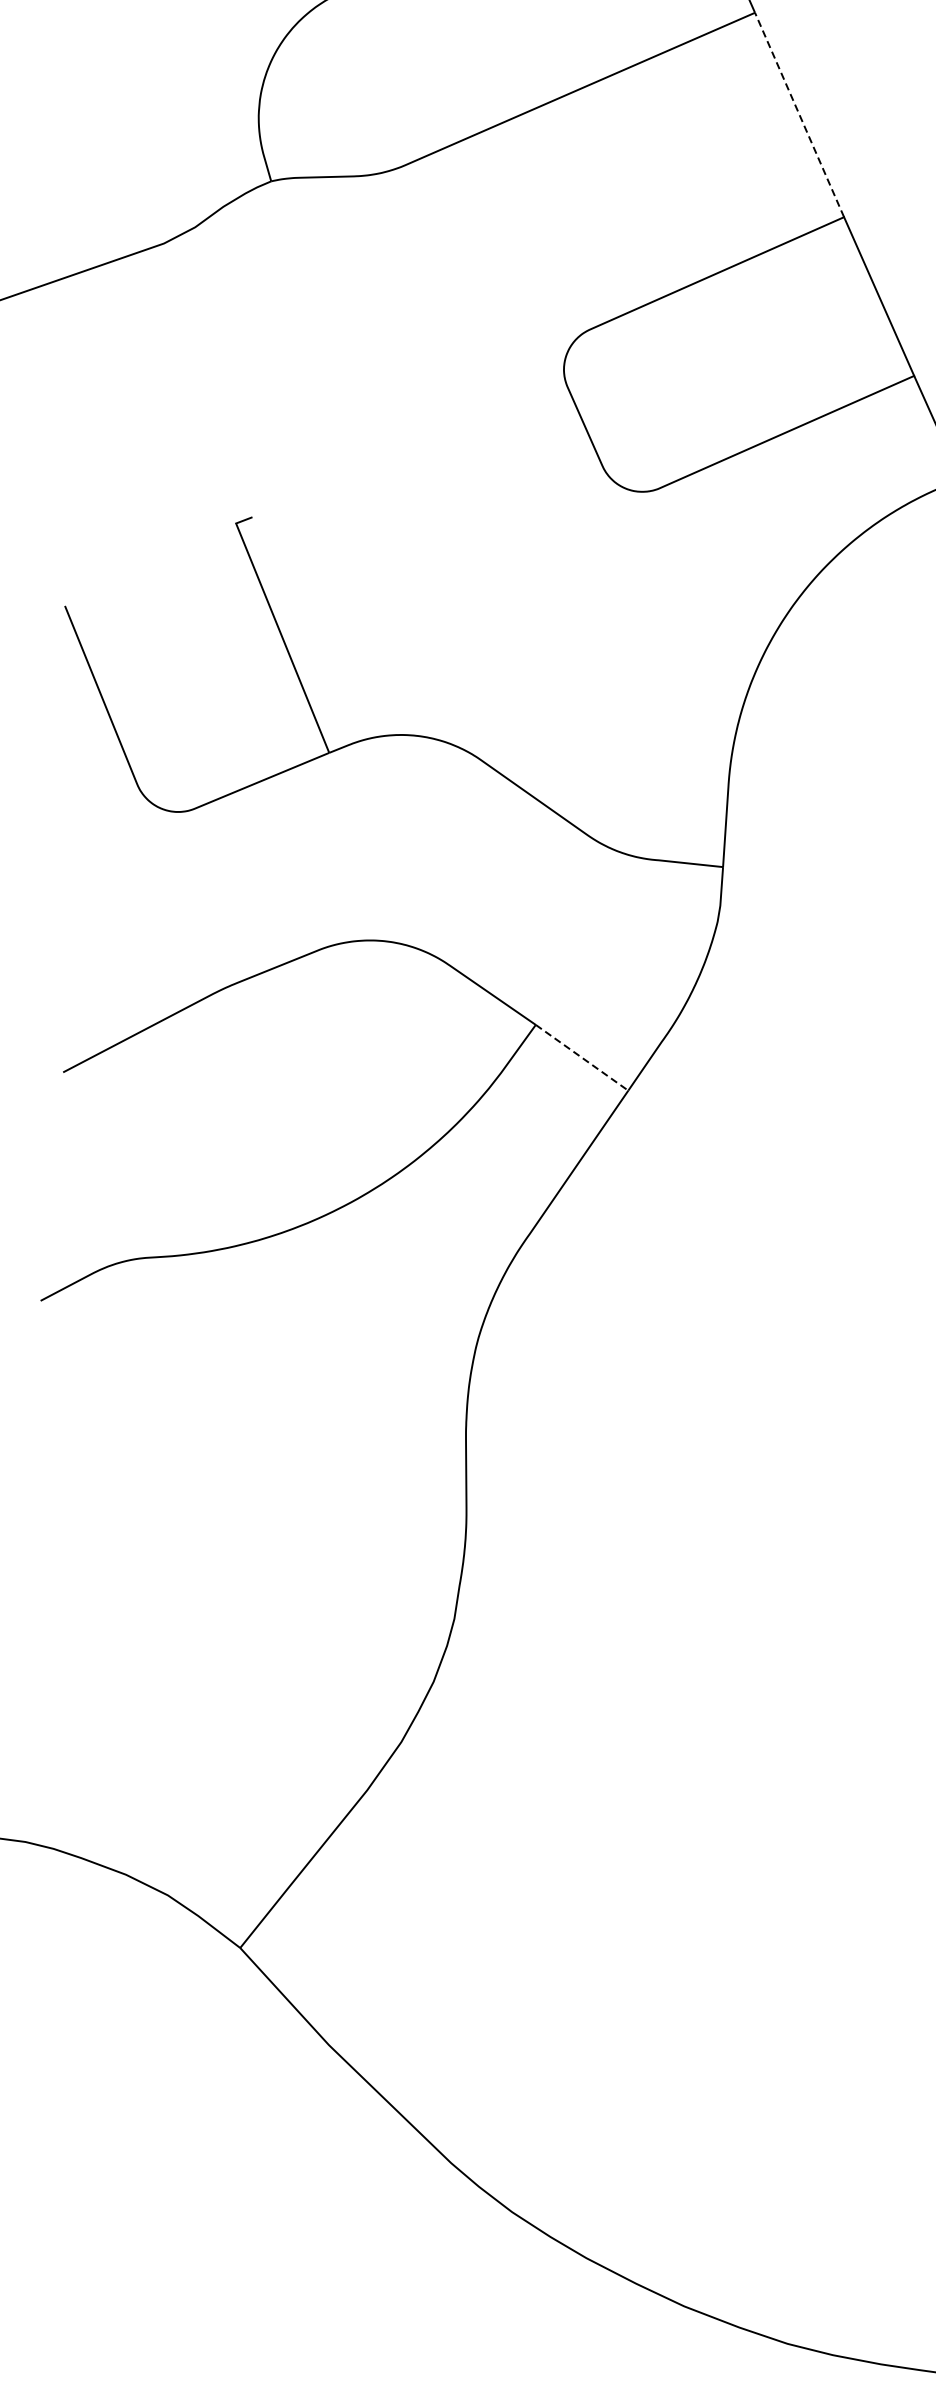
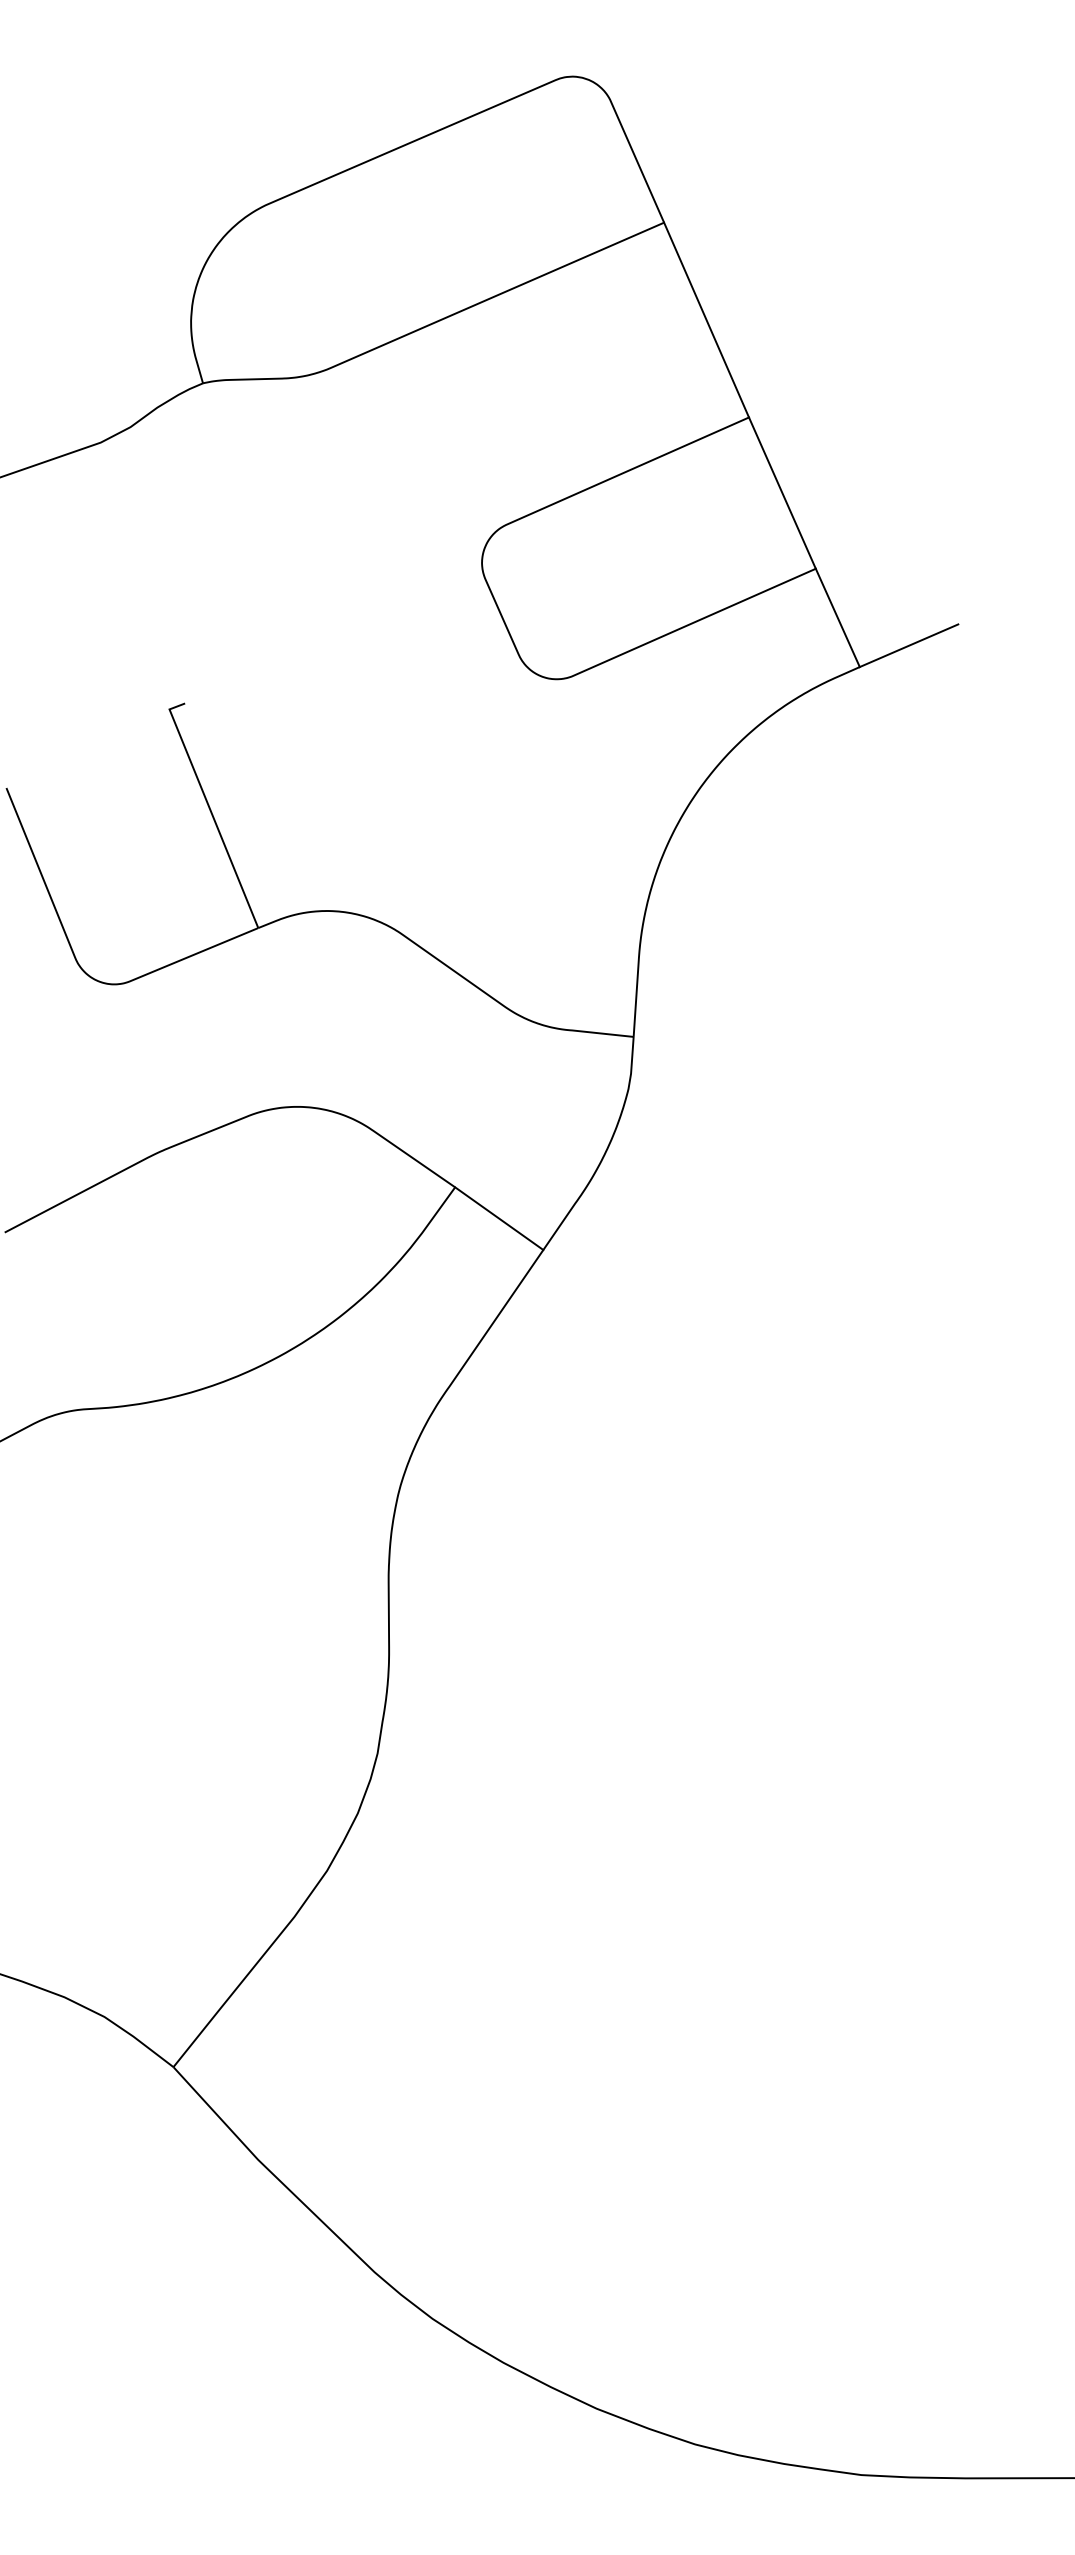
line: (799, 114) -> (706, 319), dashed -> solid
line: (582, 1057) -> (499, 1218), dashed -> solid

